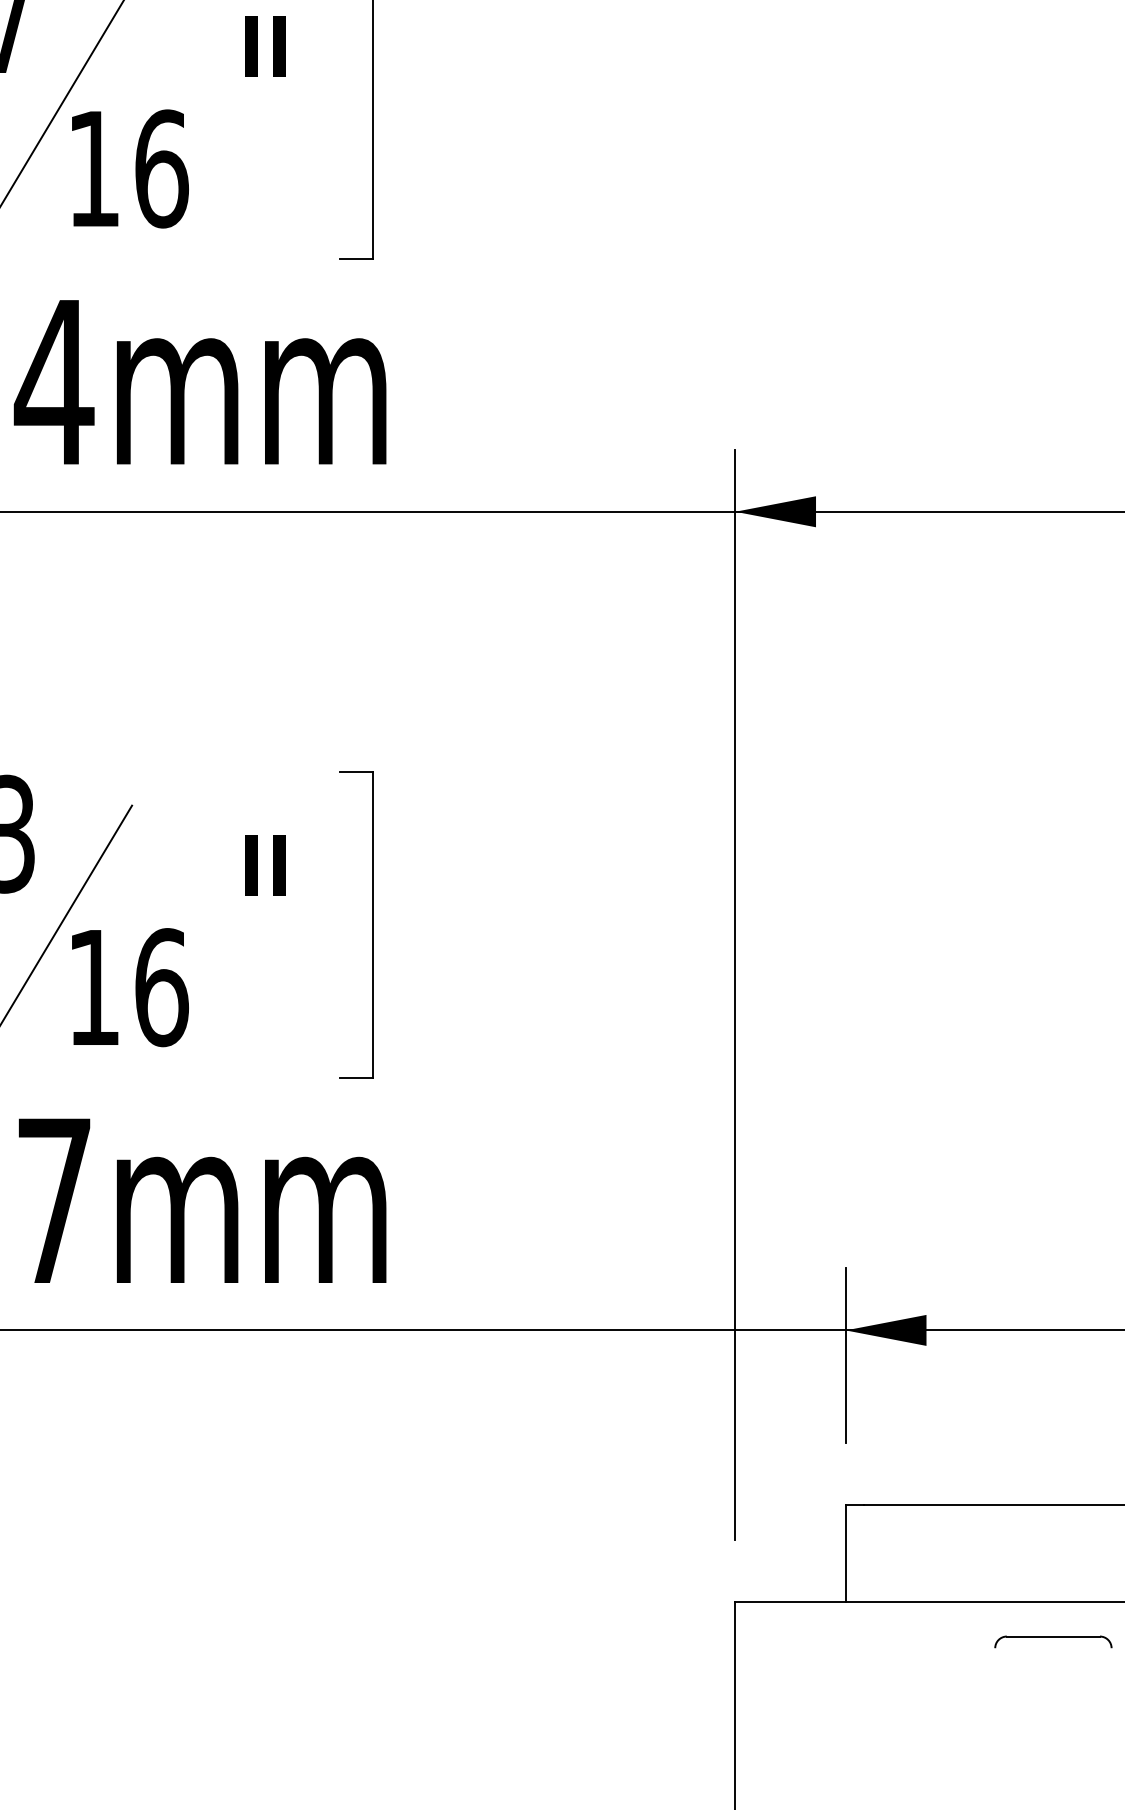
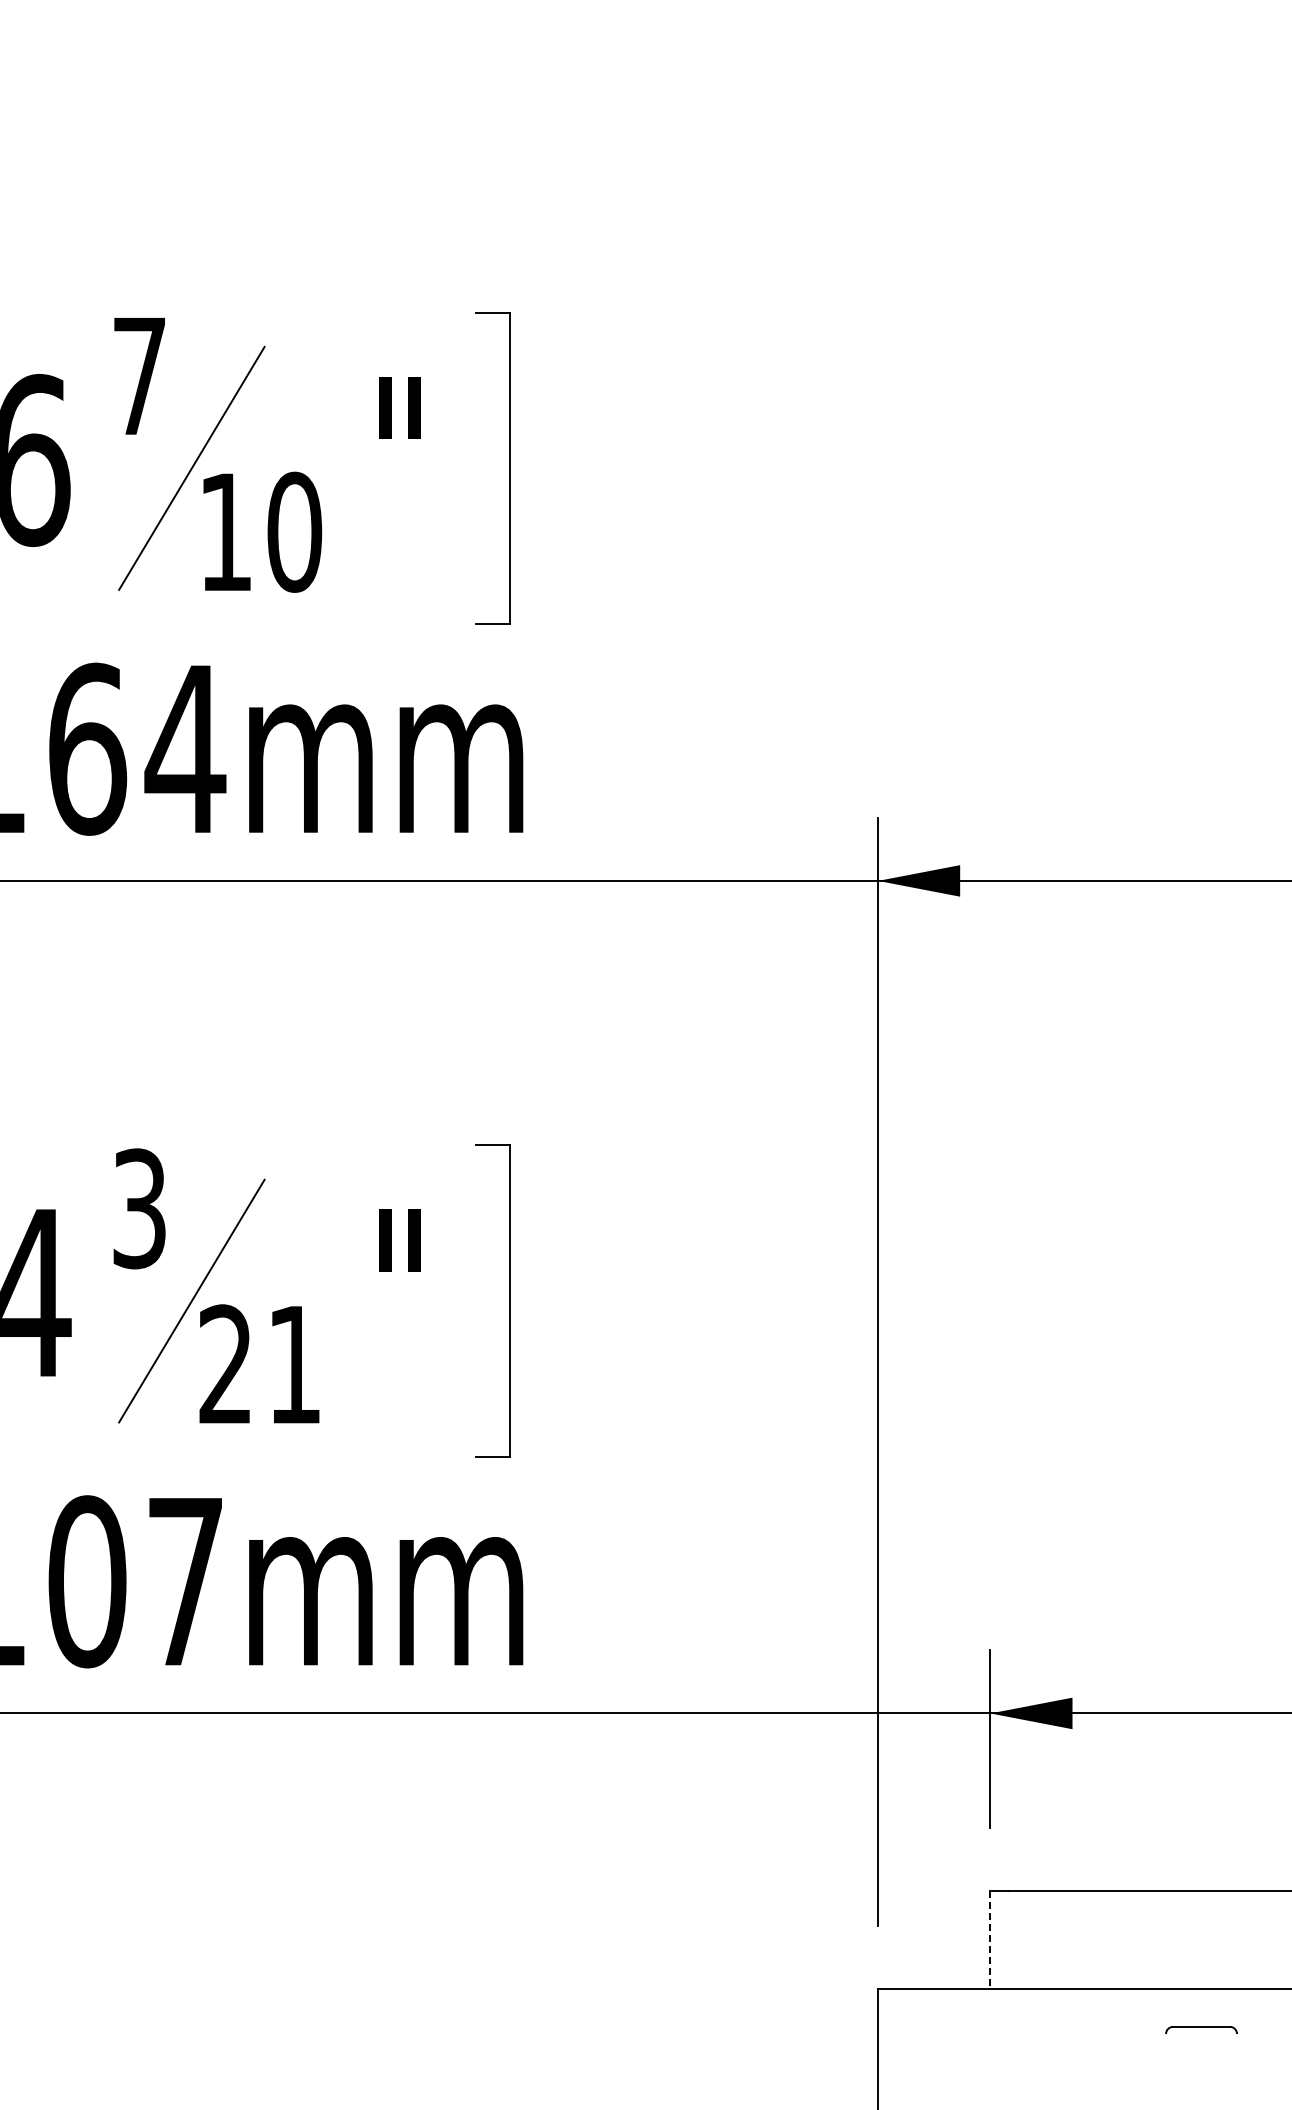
text: (161, 168) -> (294, 531), 16 -> 10
text: (128, 987) -> (260, 1364), 16 -> 21
line: (845, 1553) -> (990, 1940), solid -> dashed
part: (1053, 1641) -> (1201, 2029), size x0.6

